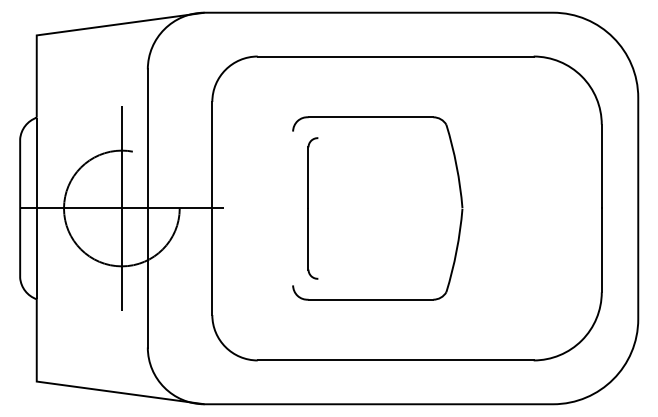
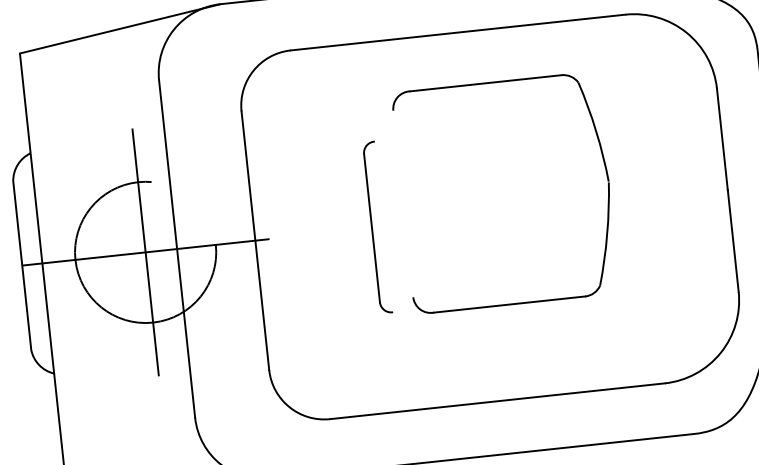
part: (460, 200) -> (605, 172), moved

